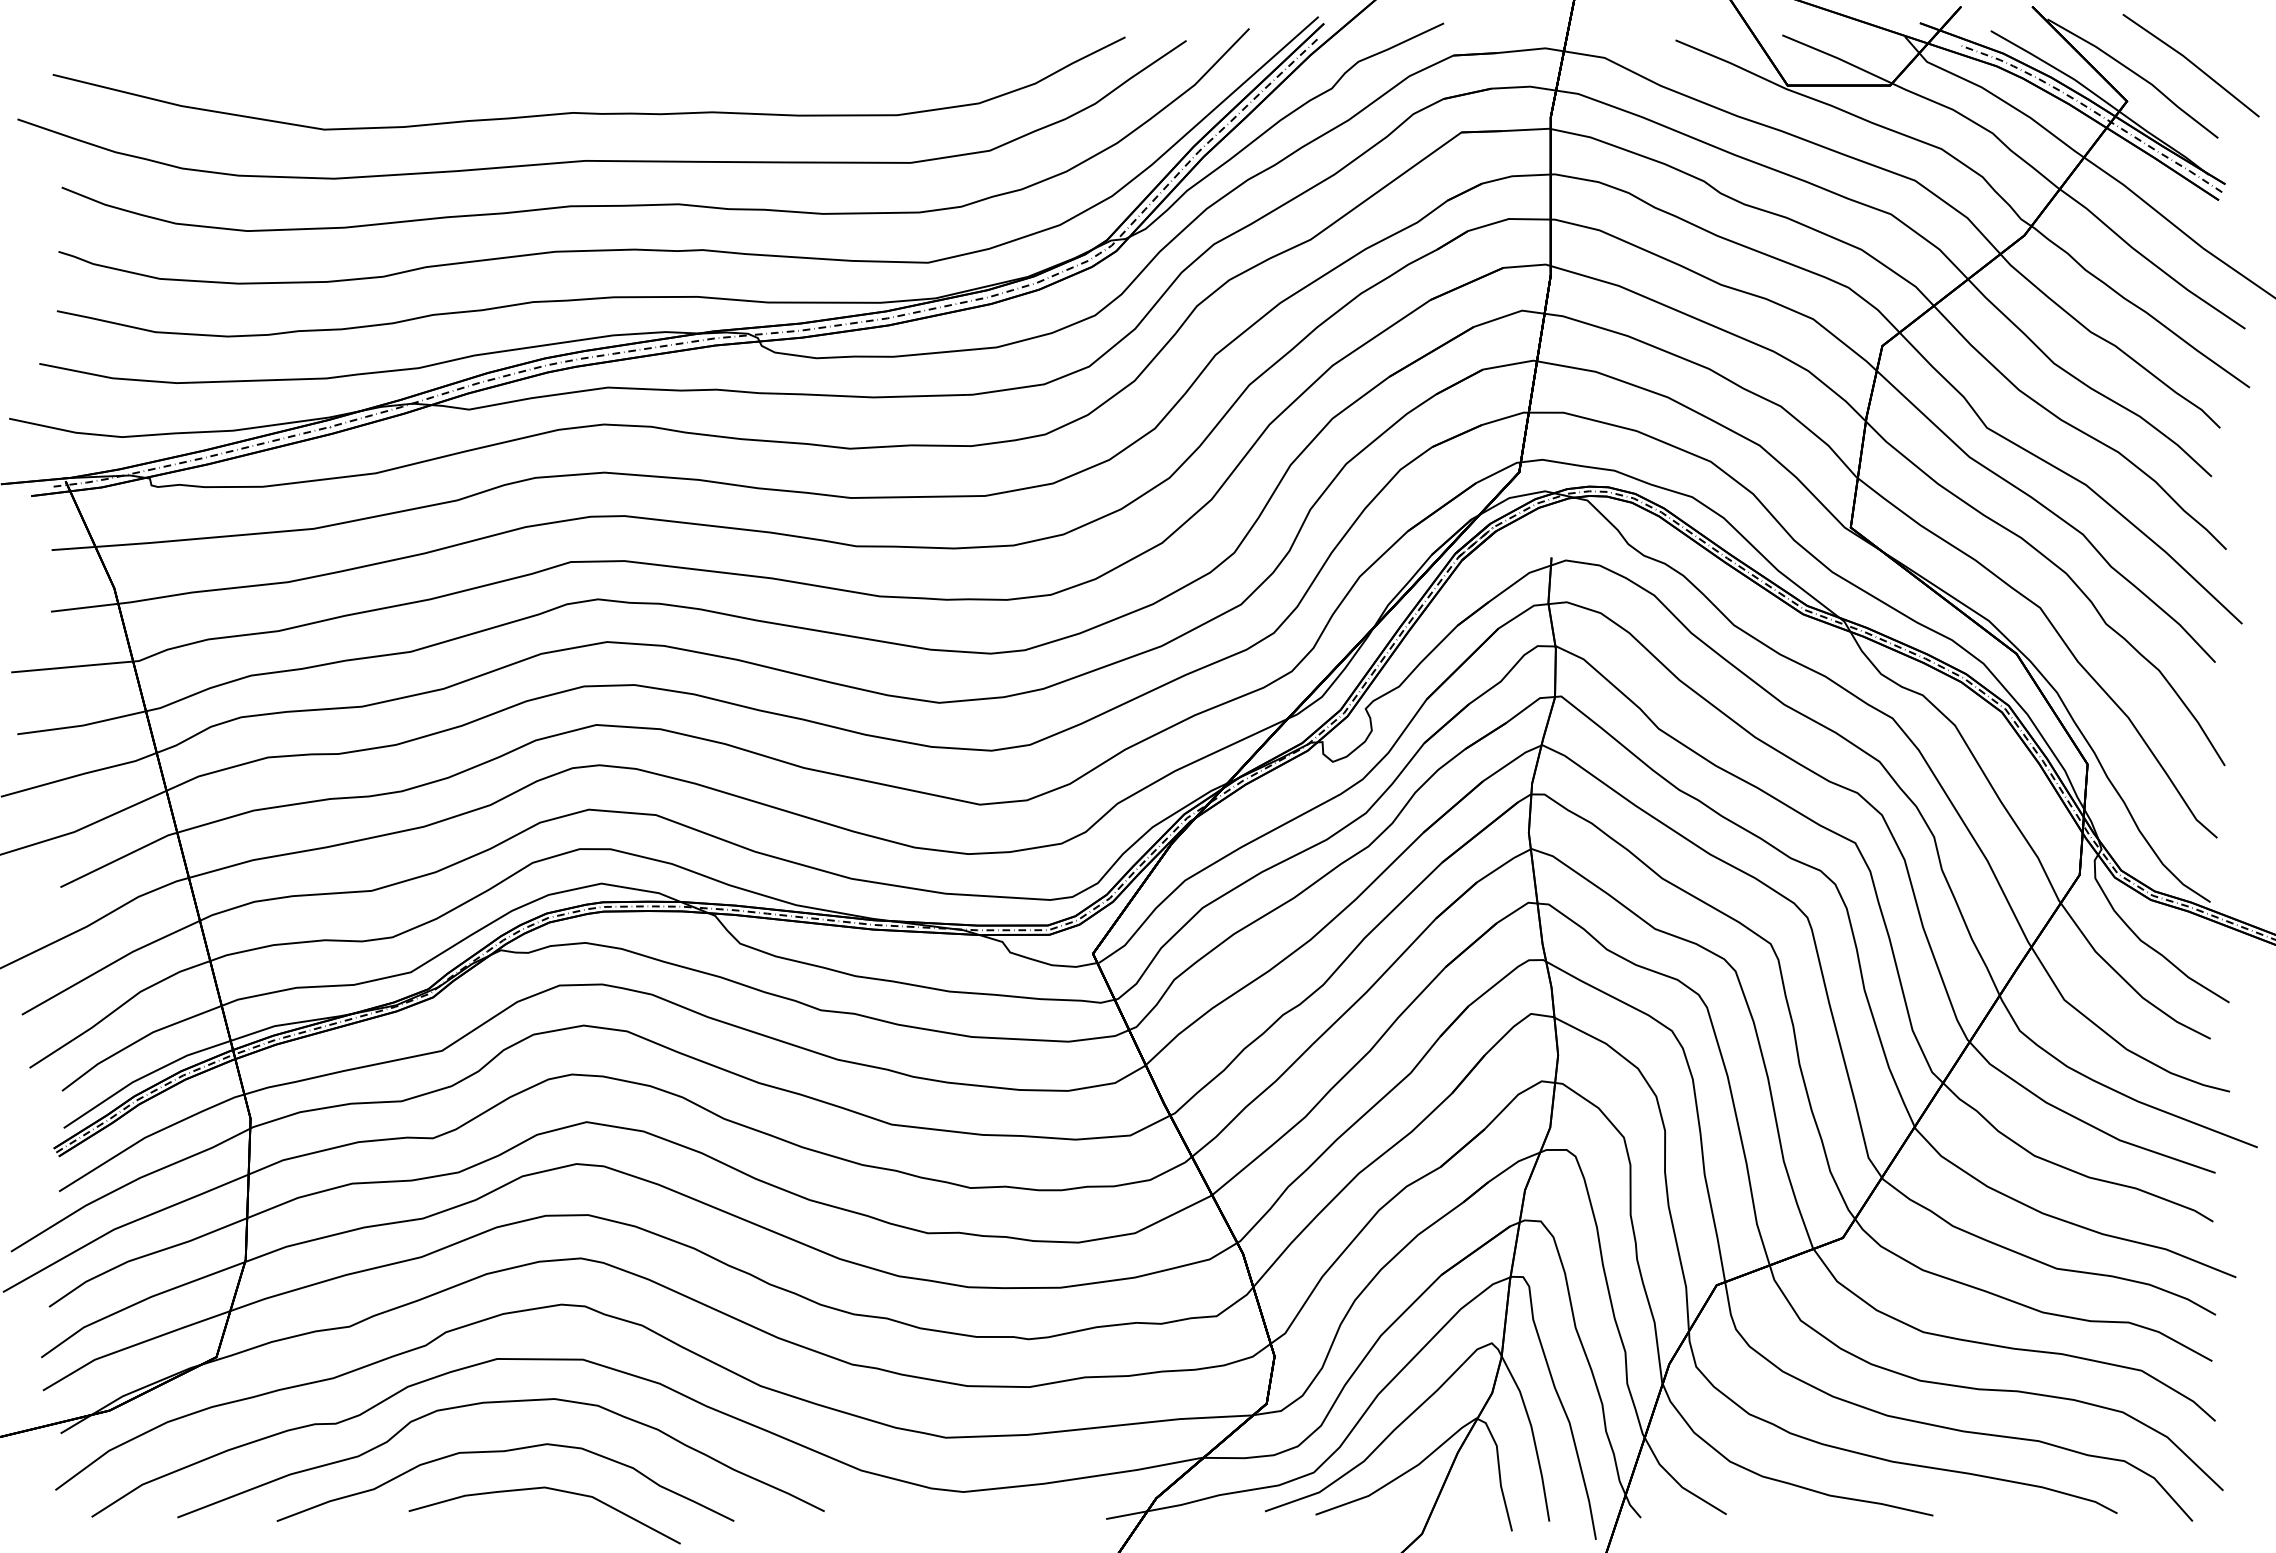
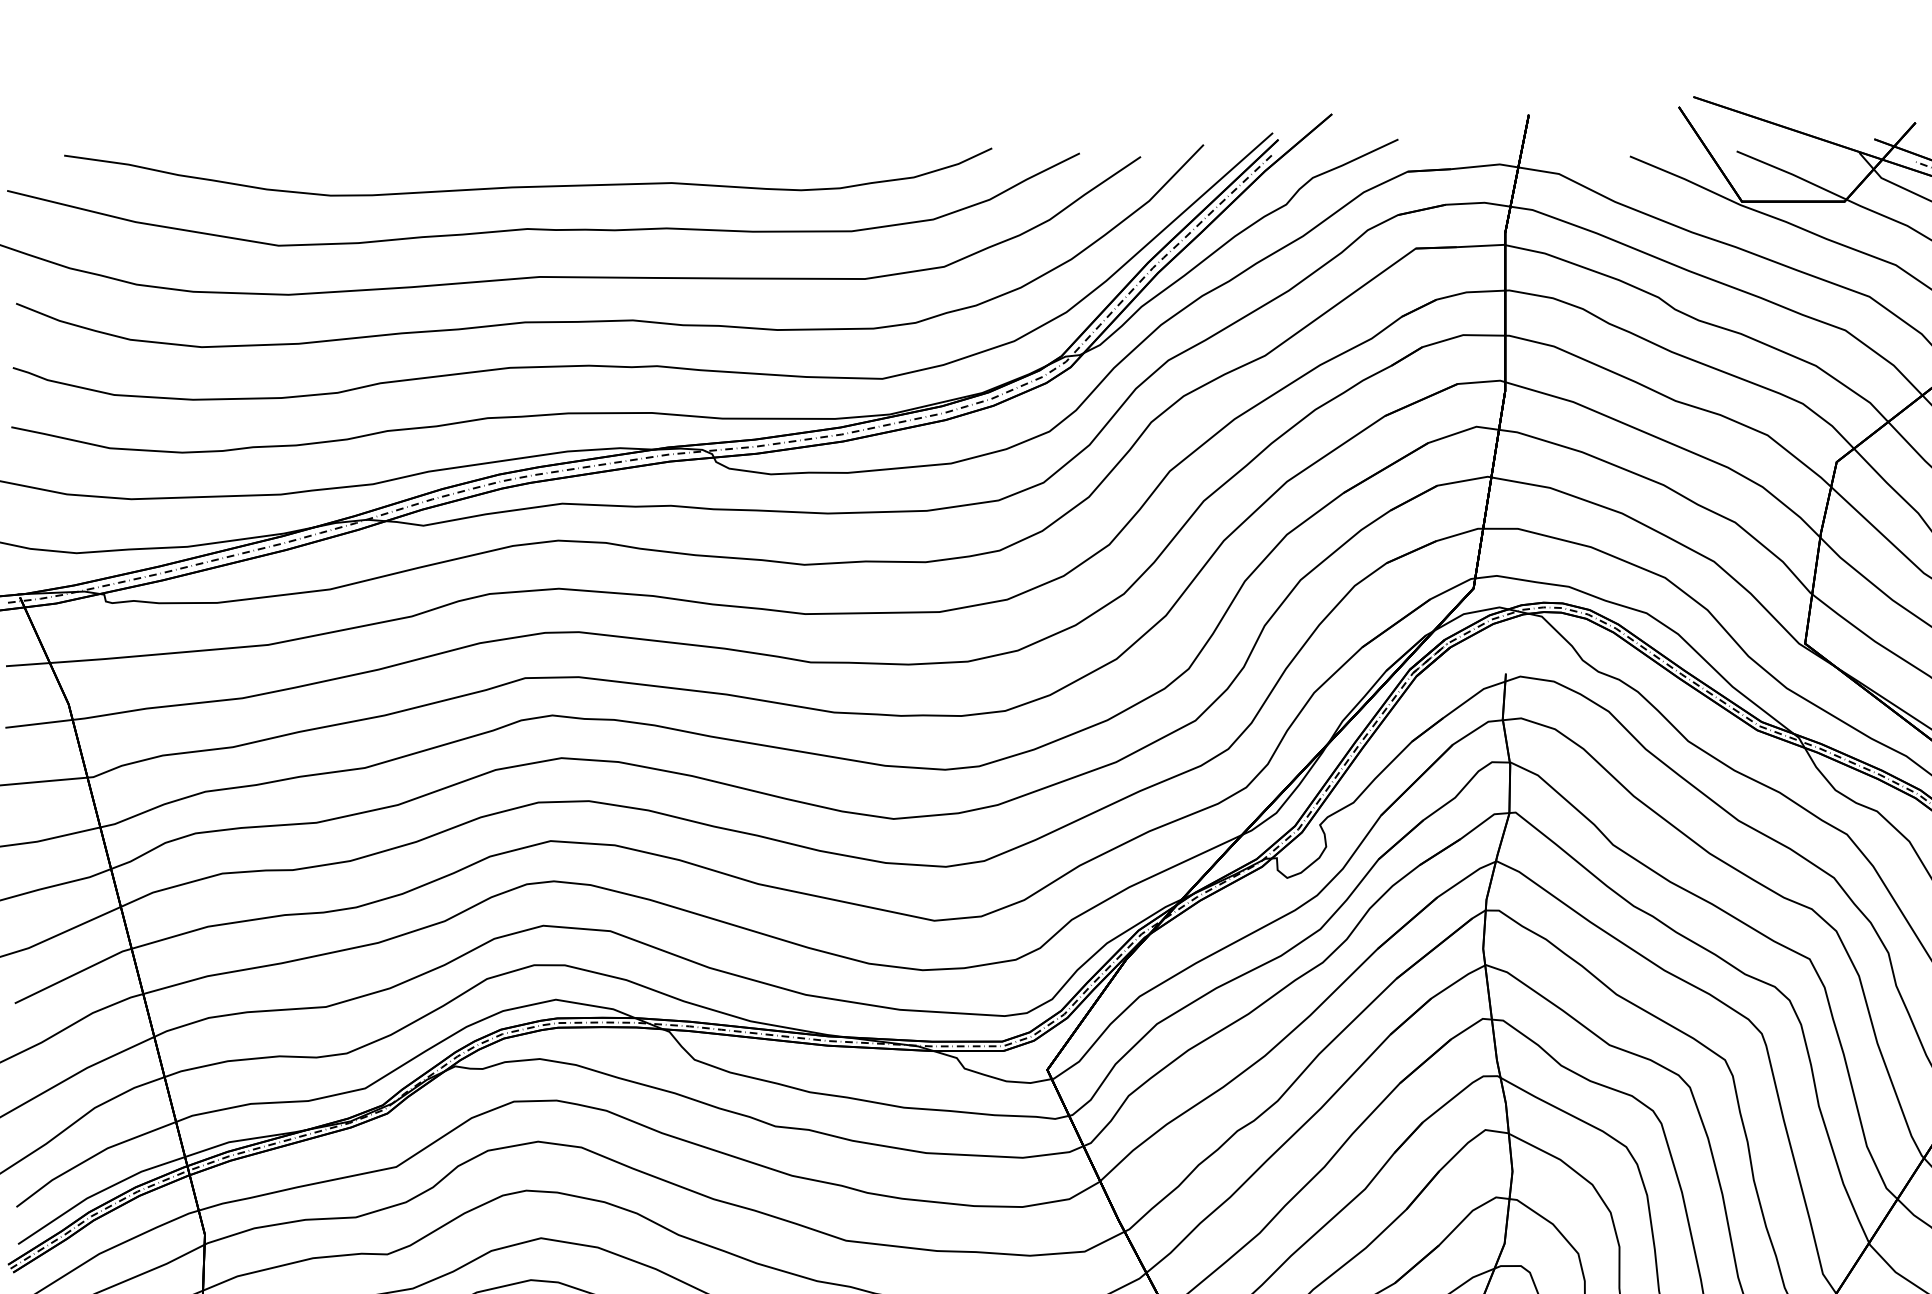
curve: (575, 69) -> (529, 185), added

